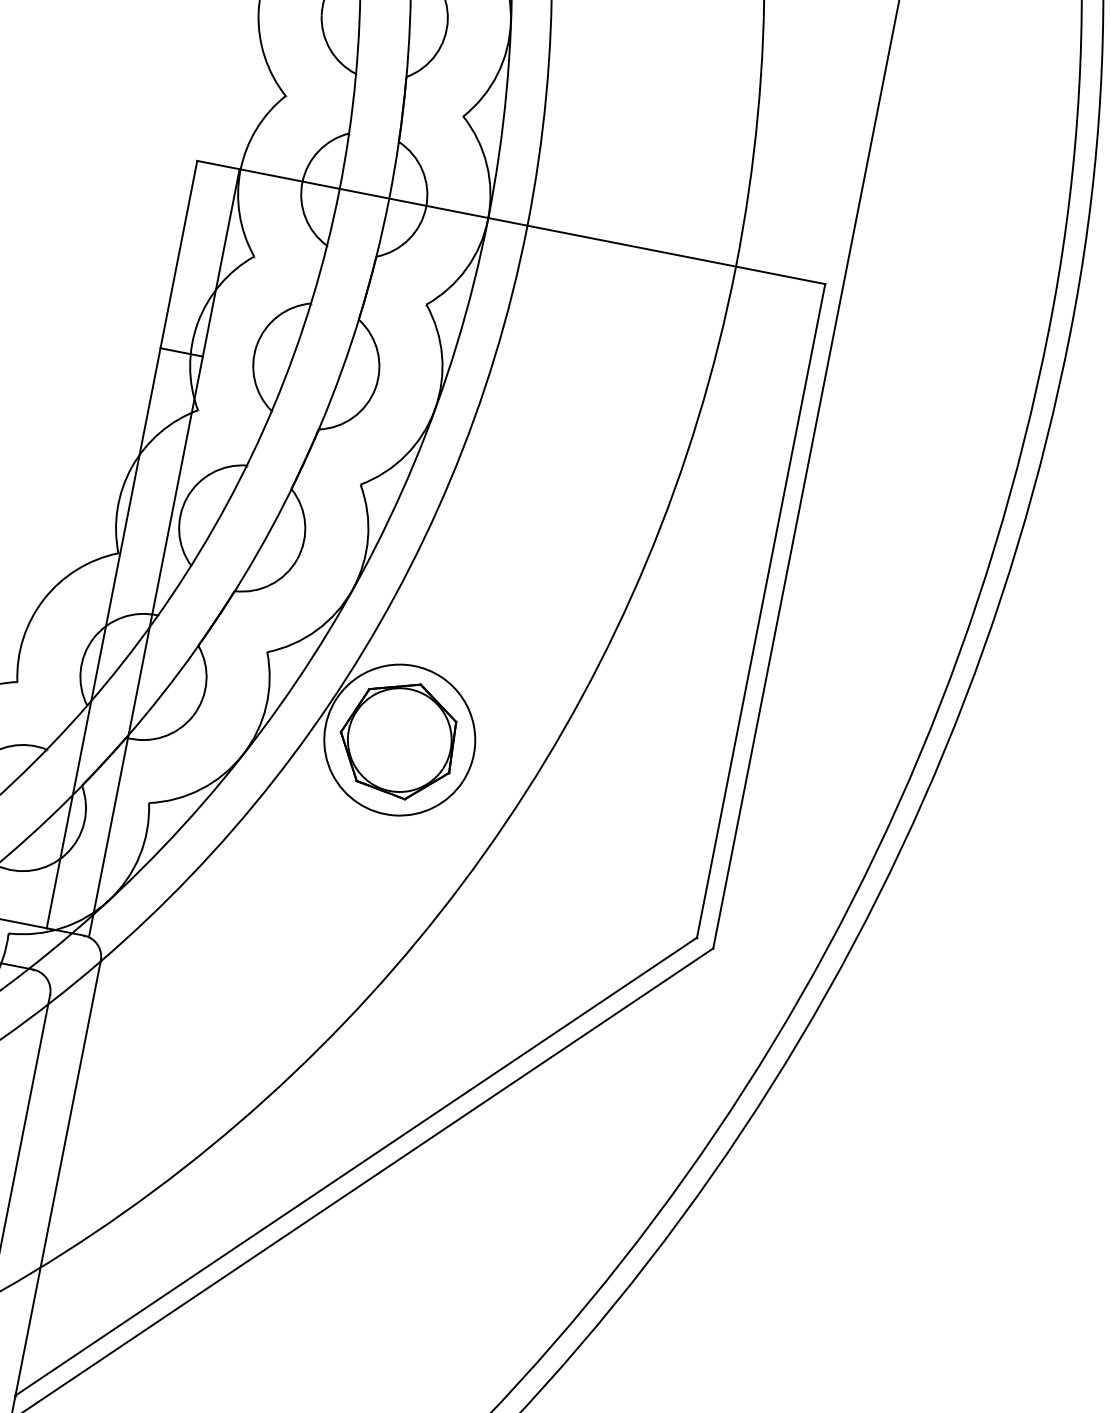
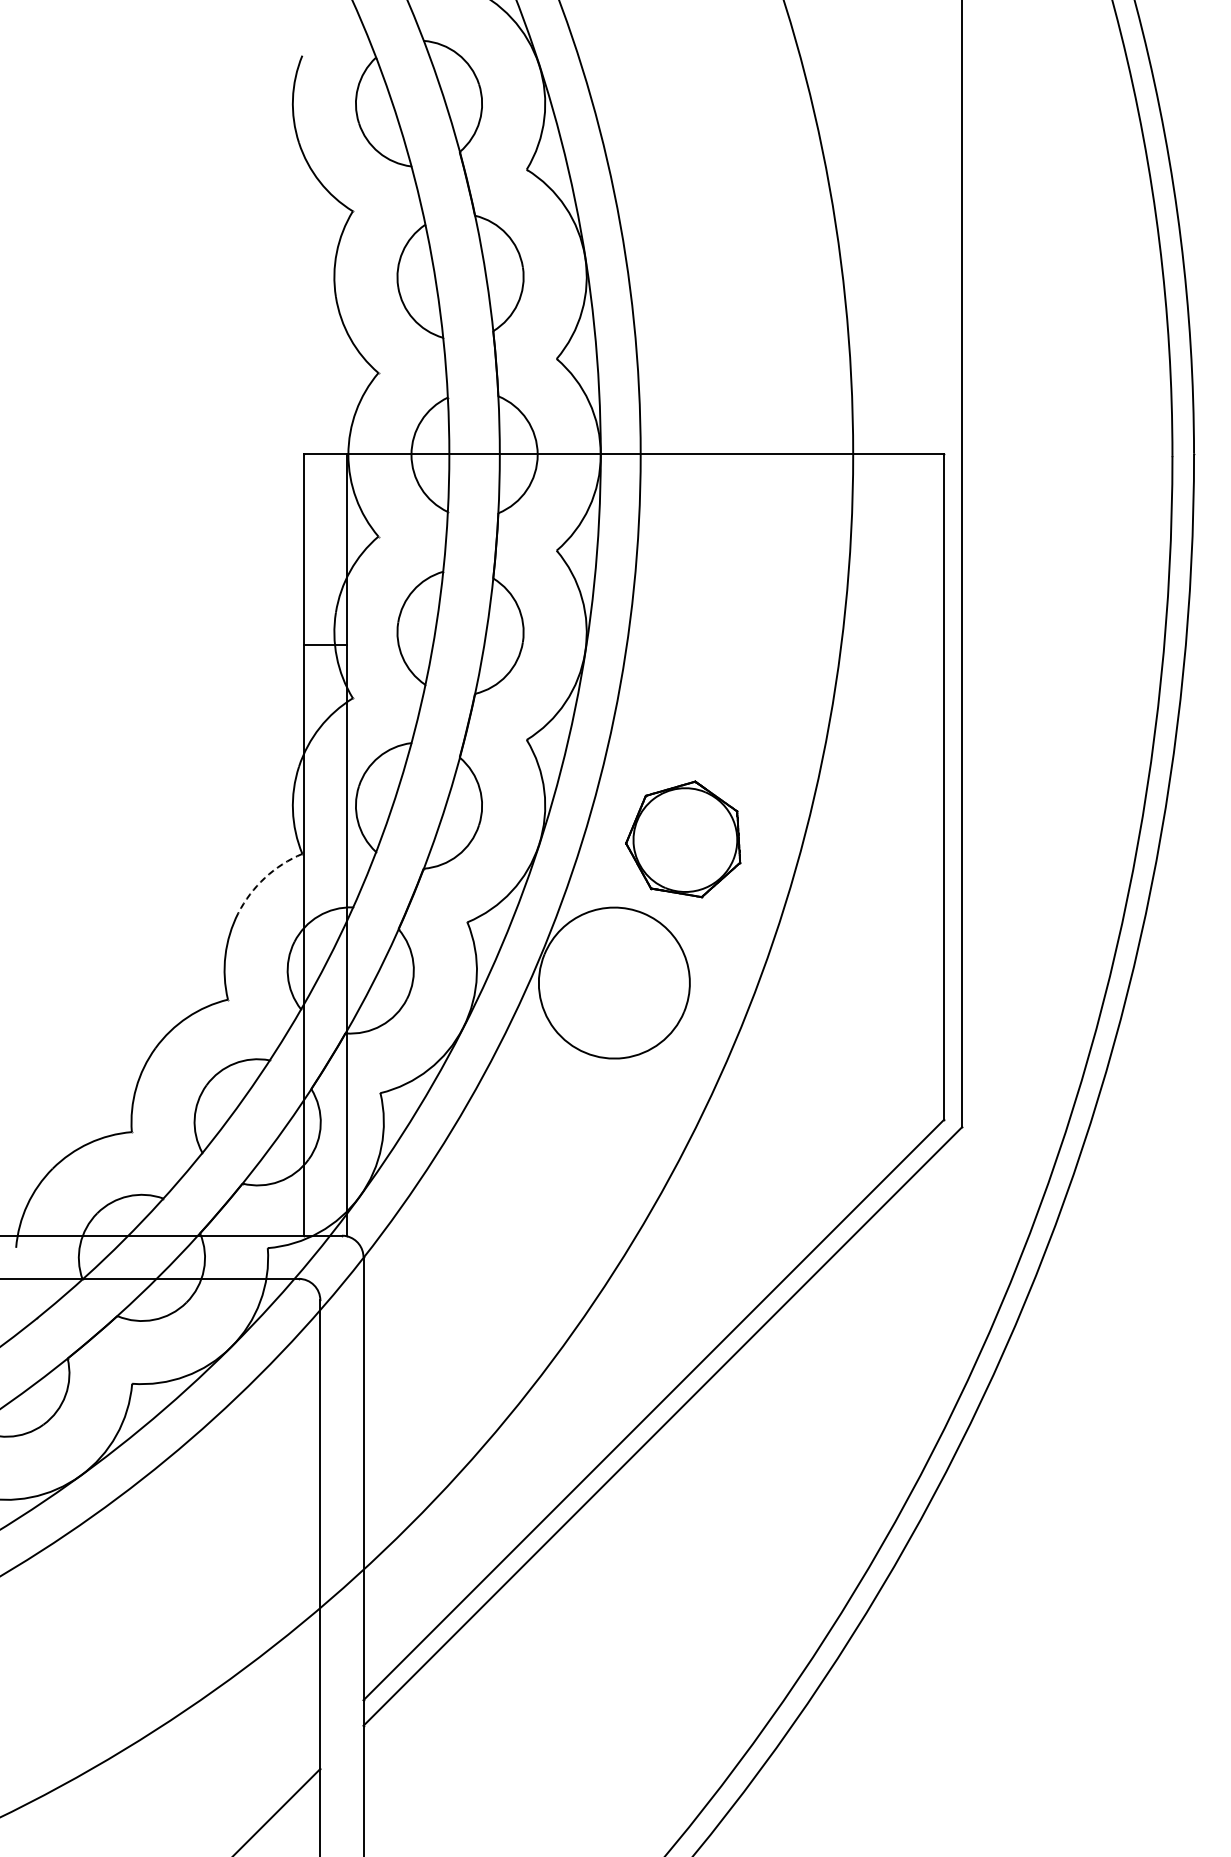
arc: (77, 569) -> (265, 877), solid -> dashed
part: (398, 739) -> (683, 839), moved

